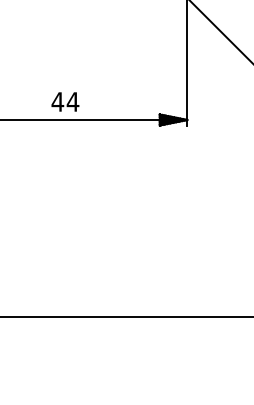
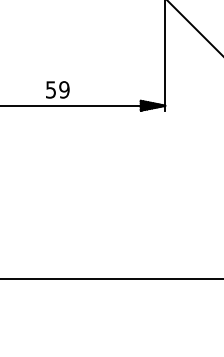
text: (65, 101) -> (57, 89), 44 -> 59

